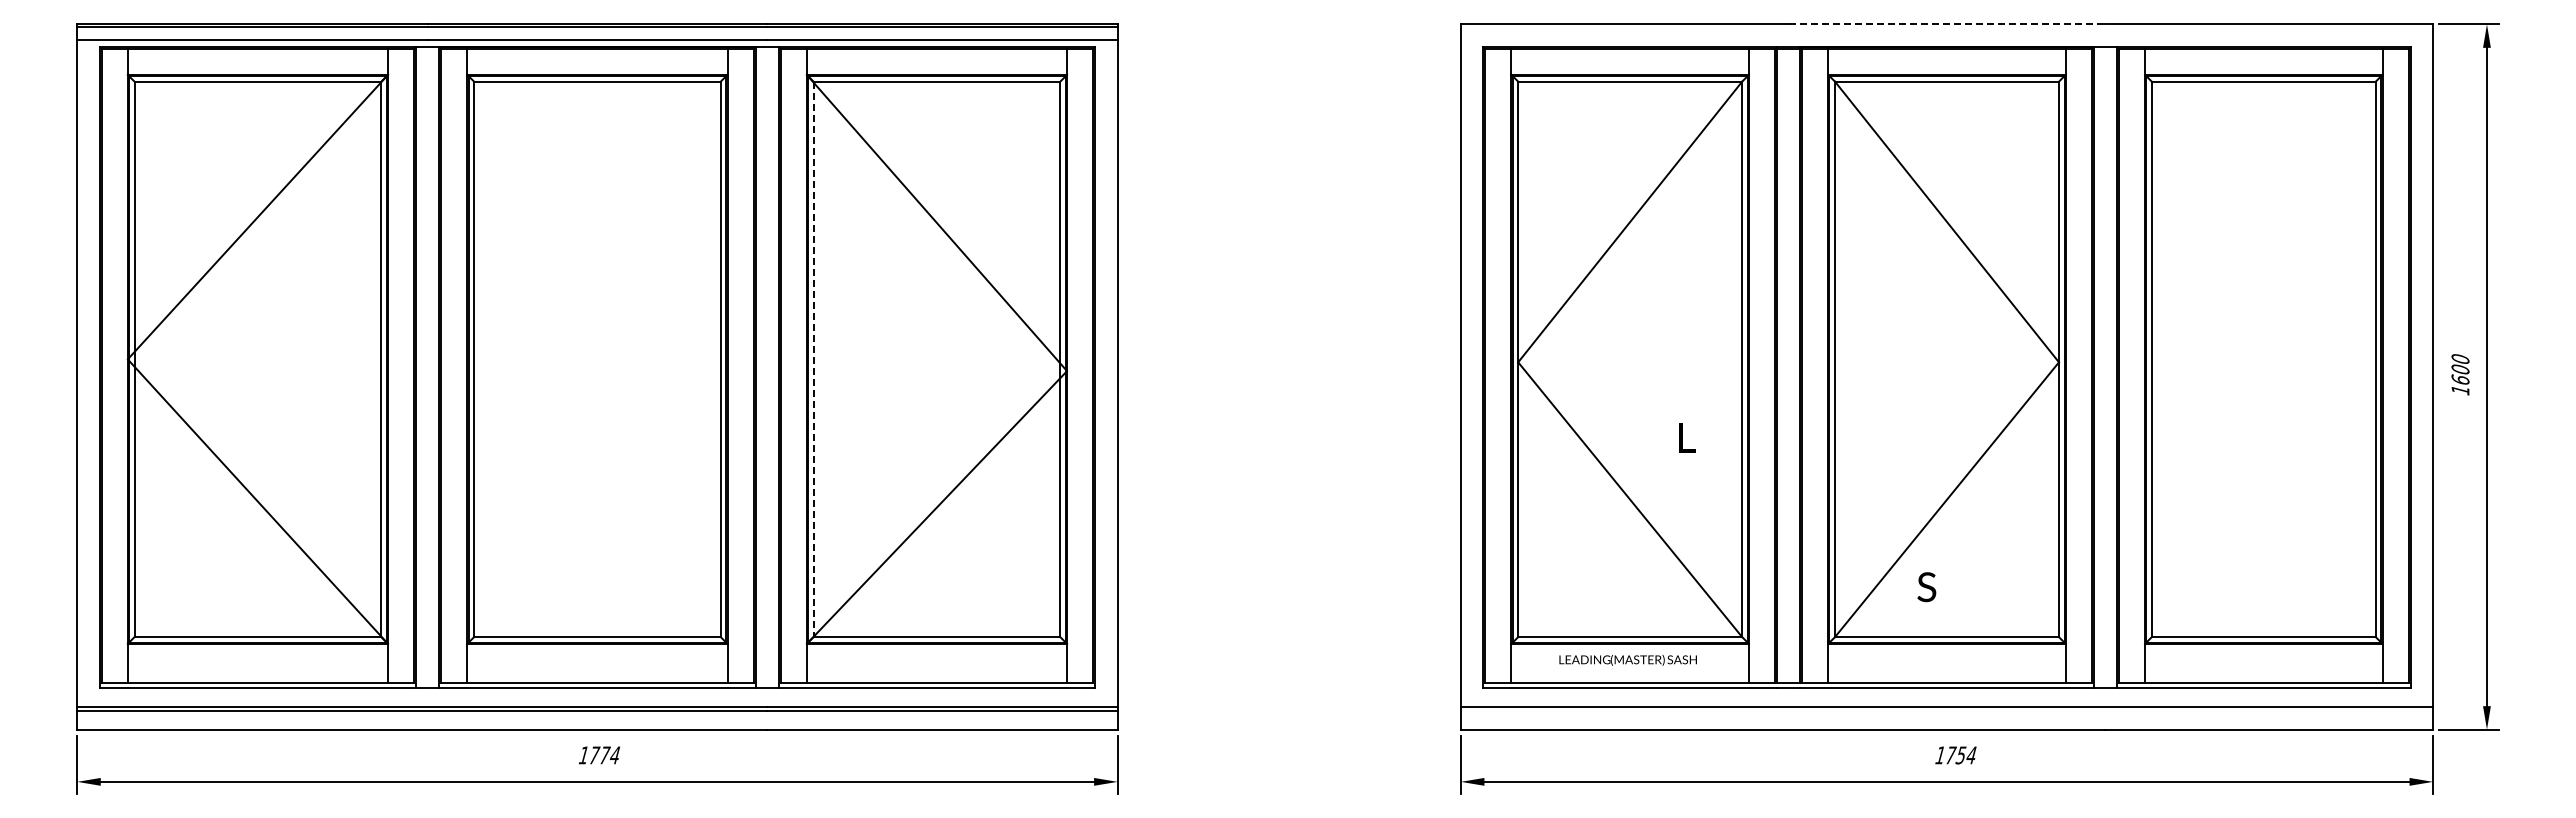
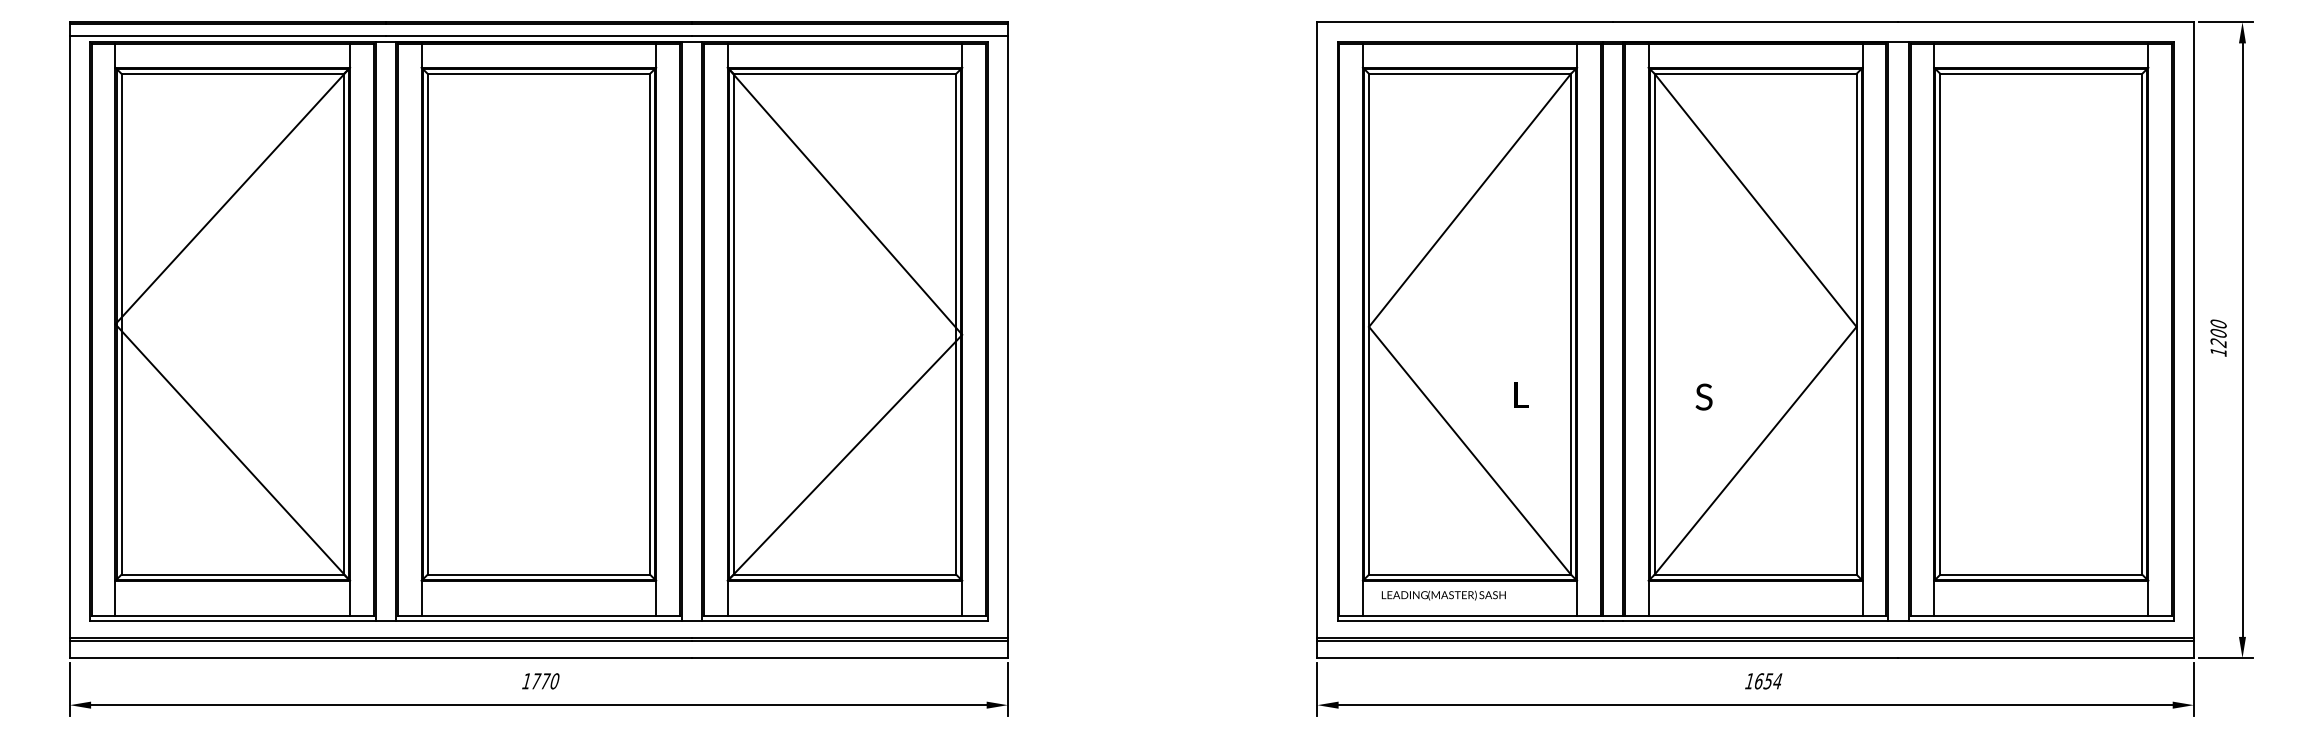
line: (1947, 24) -> (1756, 22), dashed -> solid
line: (813, 359) -> (733, 324), dashed -> solid
text: (2460, 379) -> (2218, 342), 1600 -> 1200
text: (1926, 587) -> (1703, 397), moved
text: (1627, 660) -> (1443, 595), moved
line: (1946, 710) -> (1755, 640), added
text: (614, 755) -> (554, 681), 1774 -> 1770
text: (1951, 755) -> (1759, 681), 1754 -> 1654

